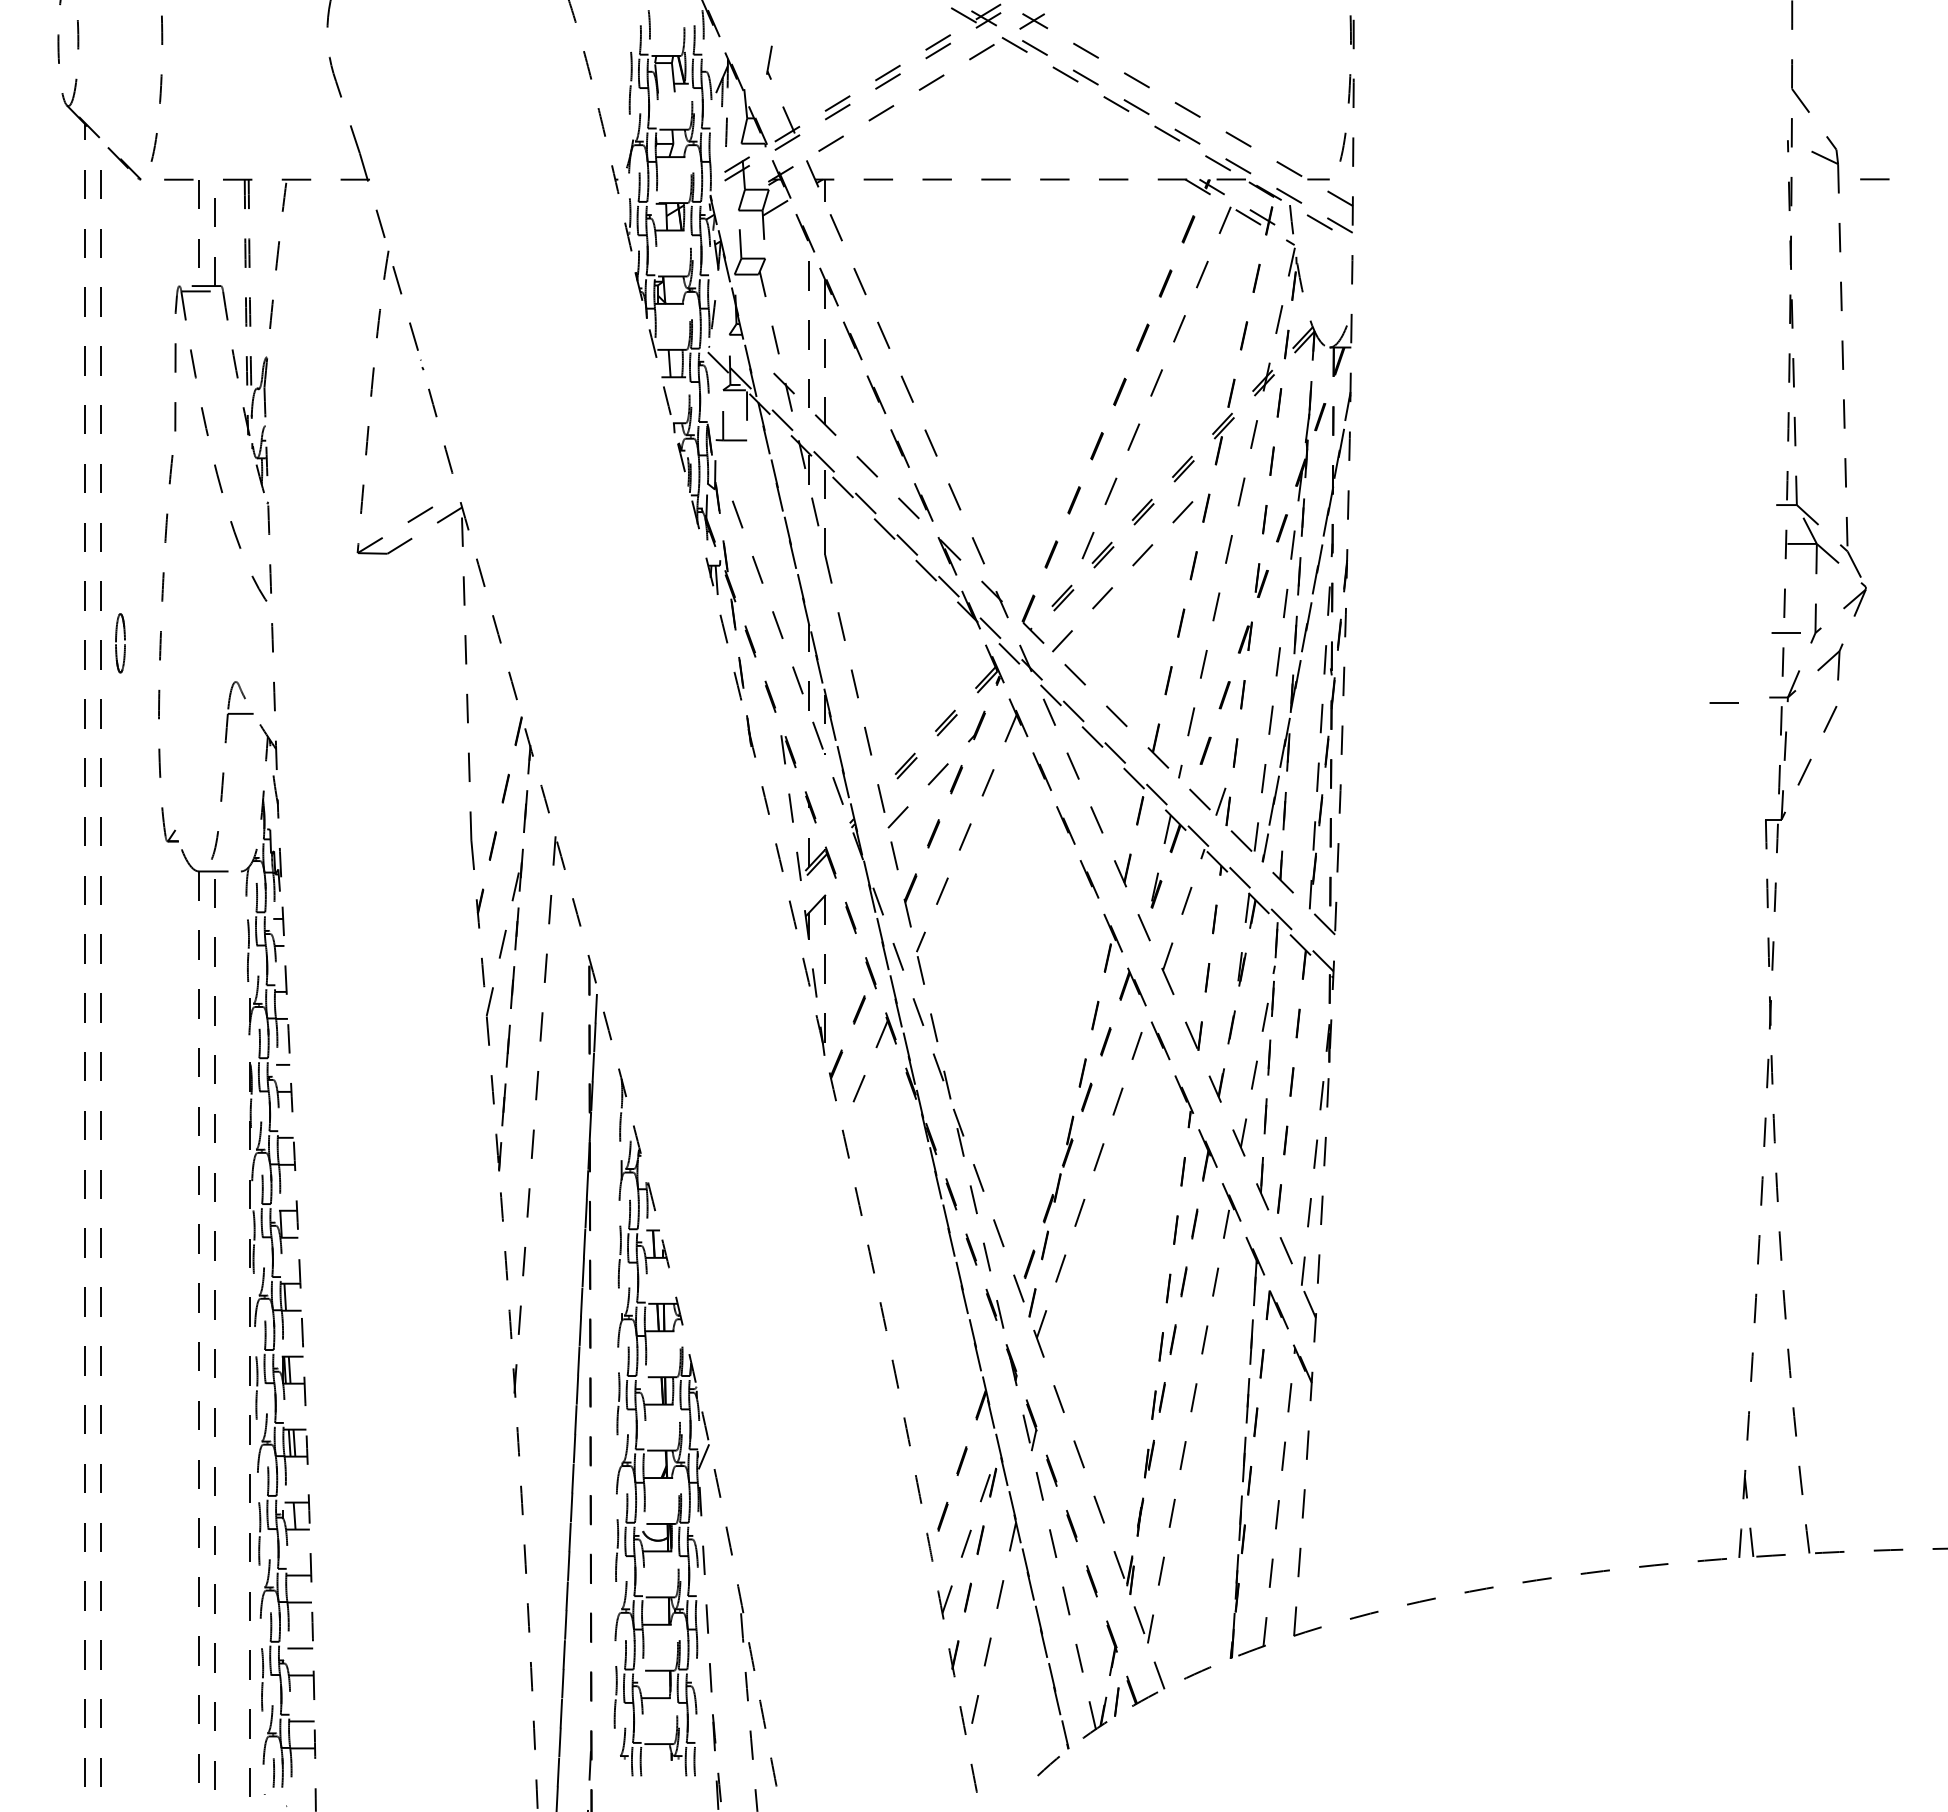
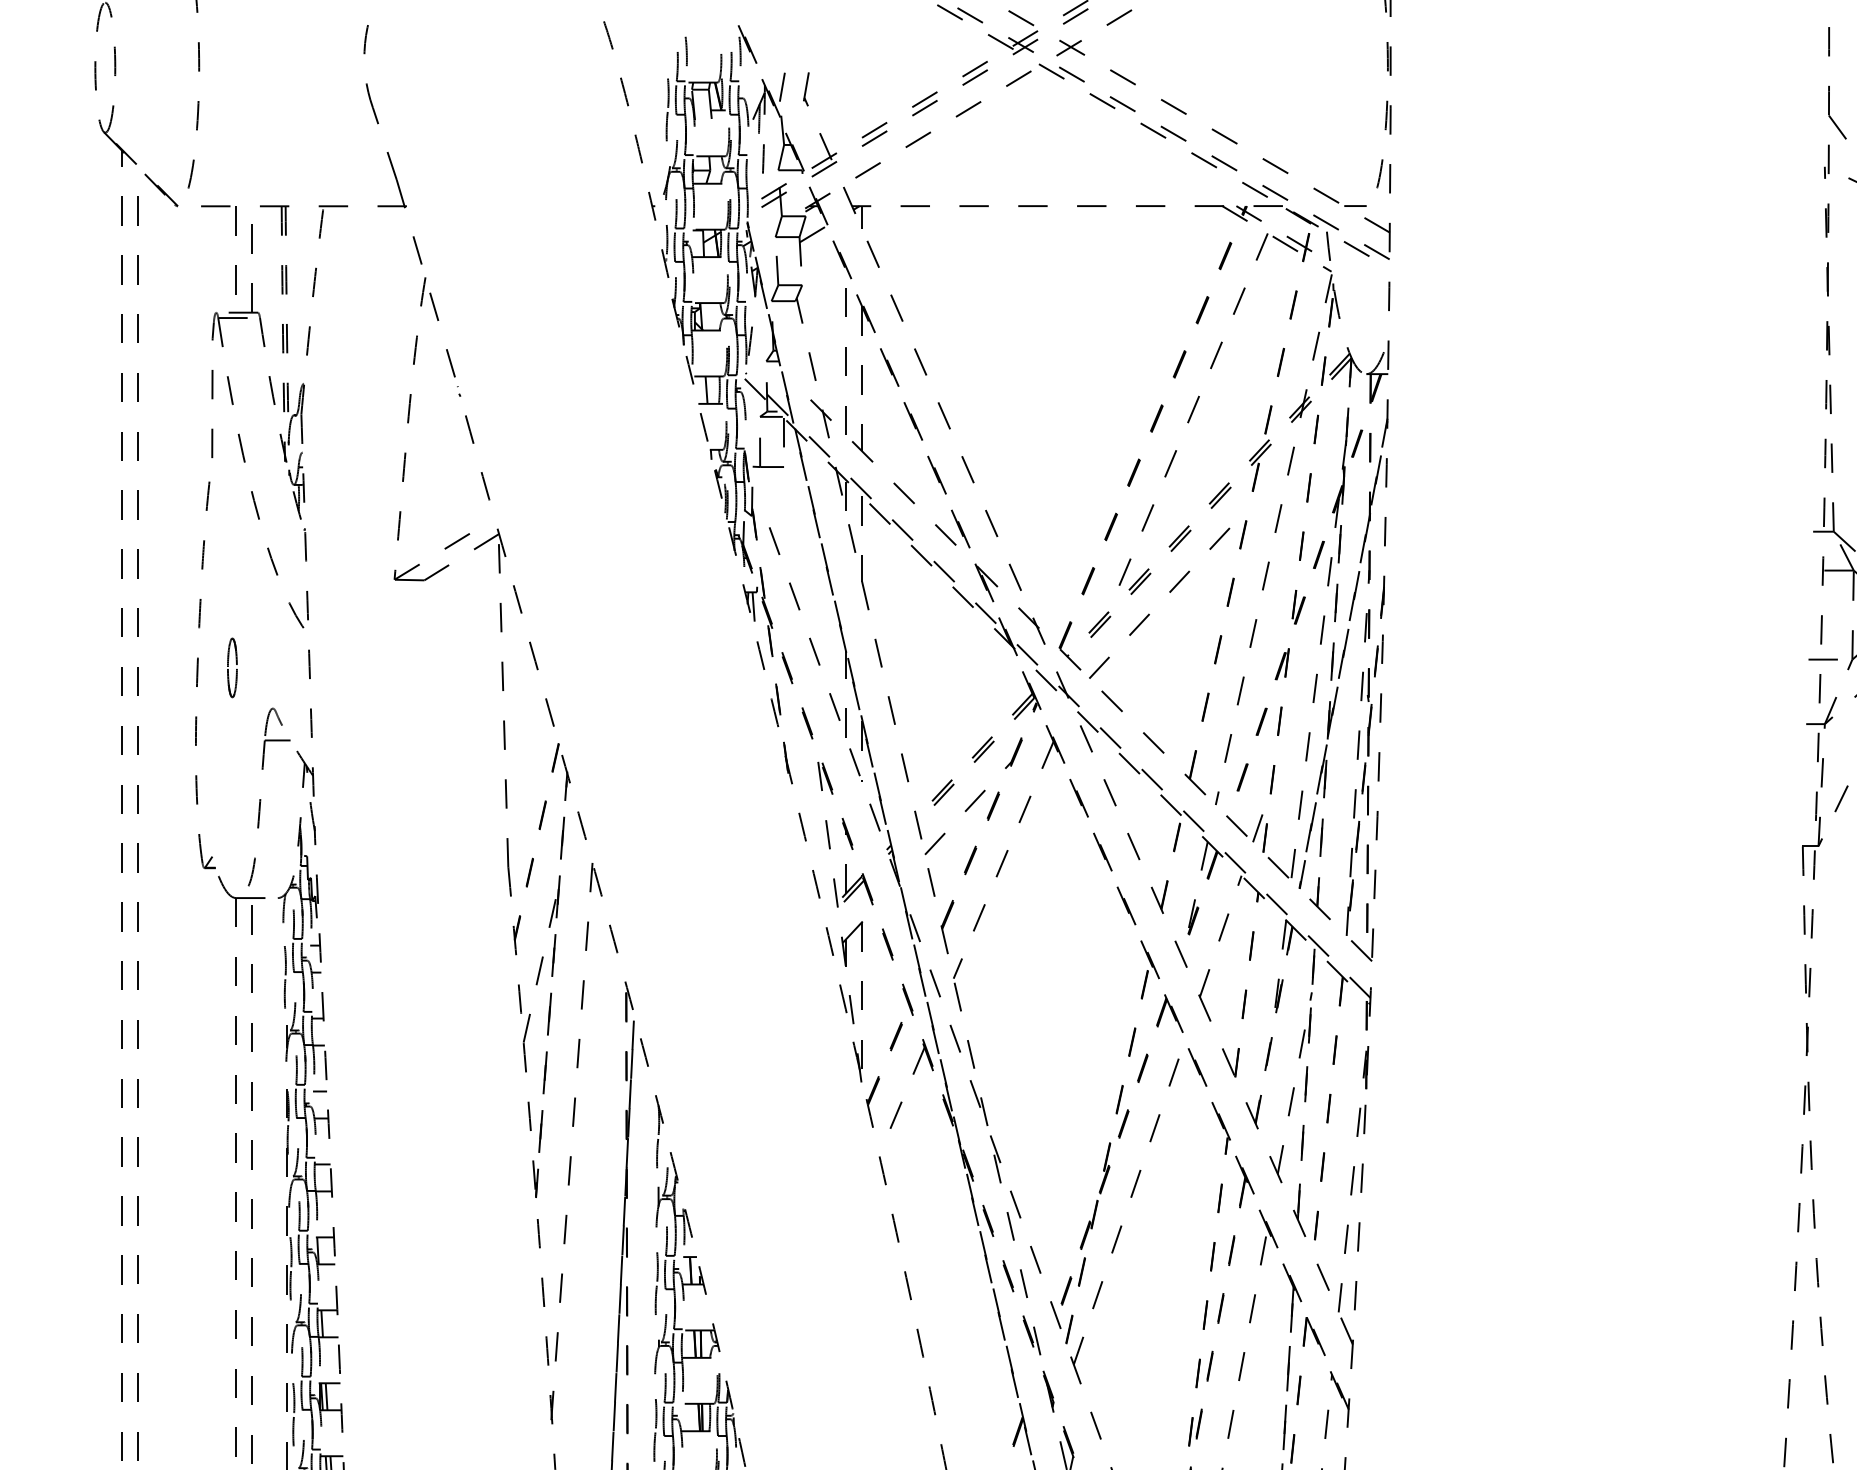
line: (745, 60) -> (782, 87), added
part: (120, 643) -> (232, 668), moved
line: (1723, 702) -> (1760, 729), removed

